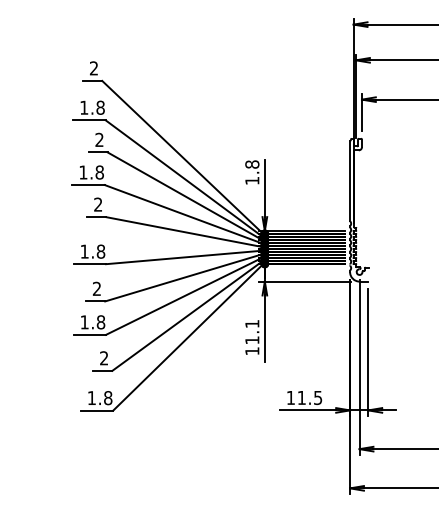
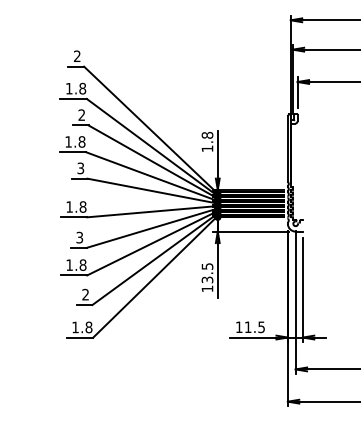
text: (97, 204) -> (80, 168), 2 -> 3
text: (96, 288) -> (79, 237), 2 -> 3
text: (252, 332) -> (207, 273), 11.1 -> 13.5

